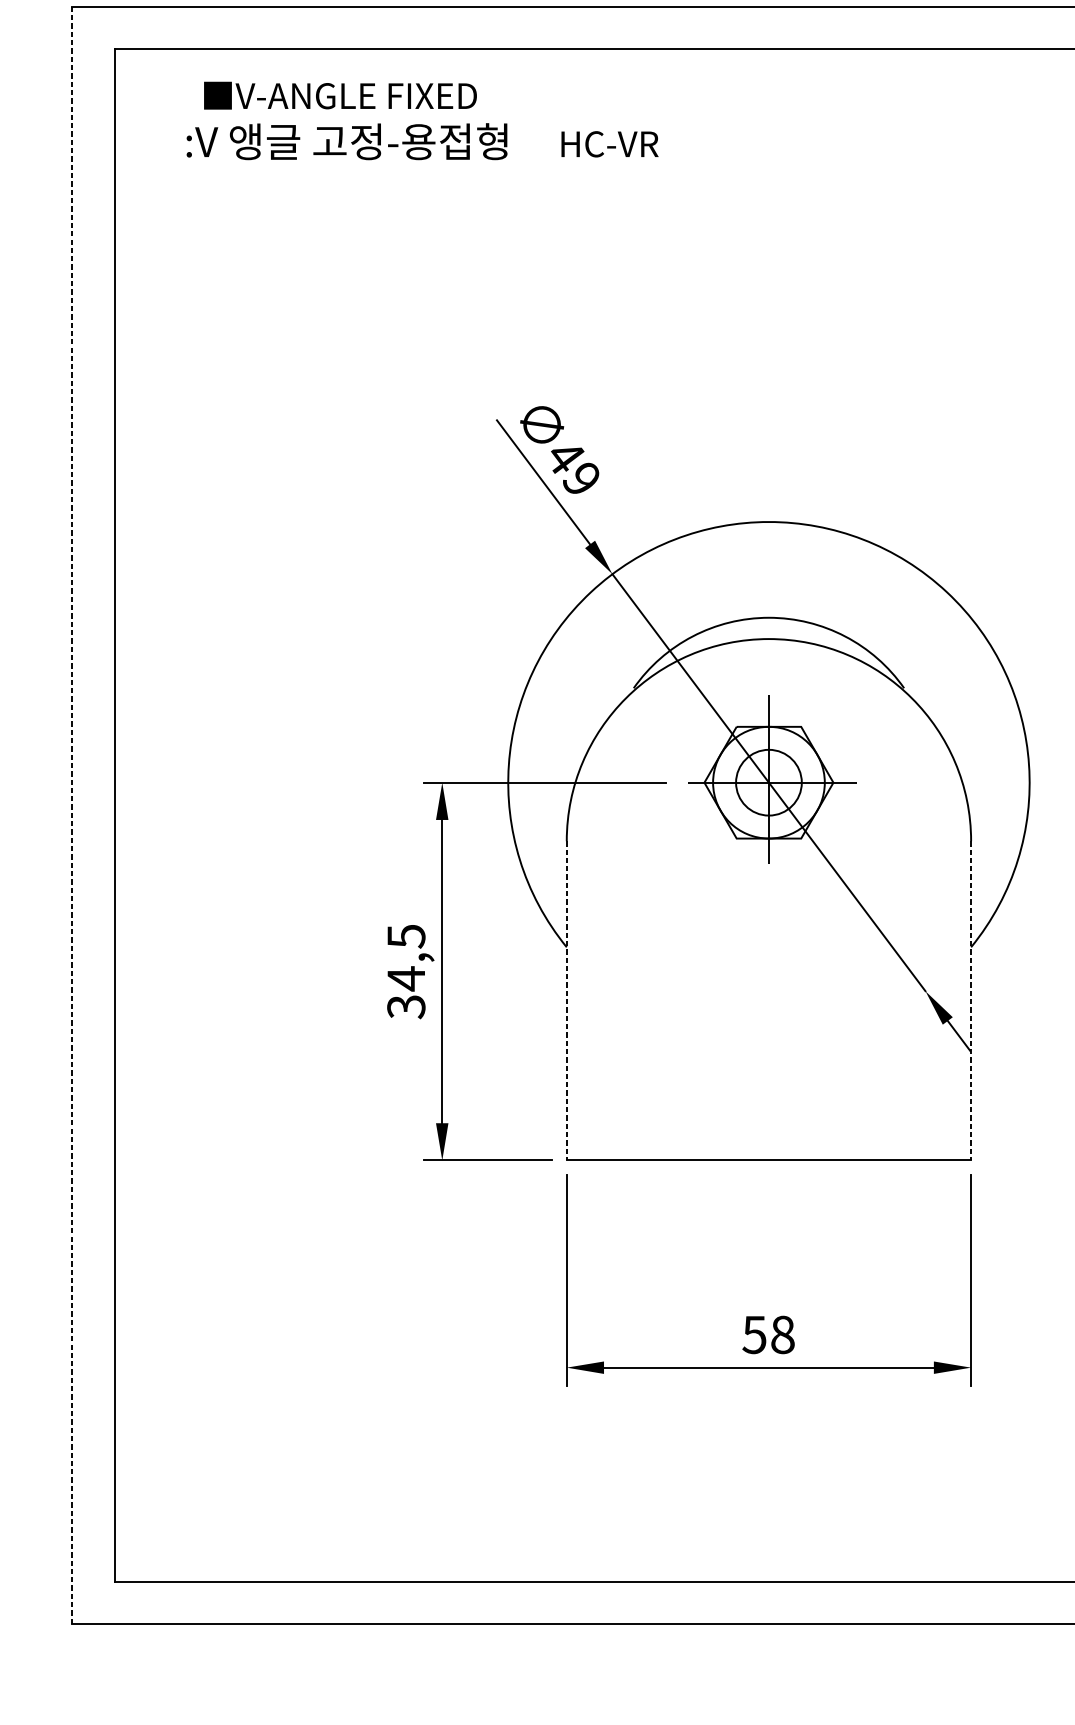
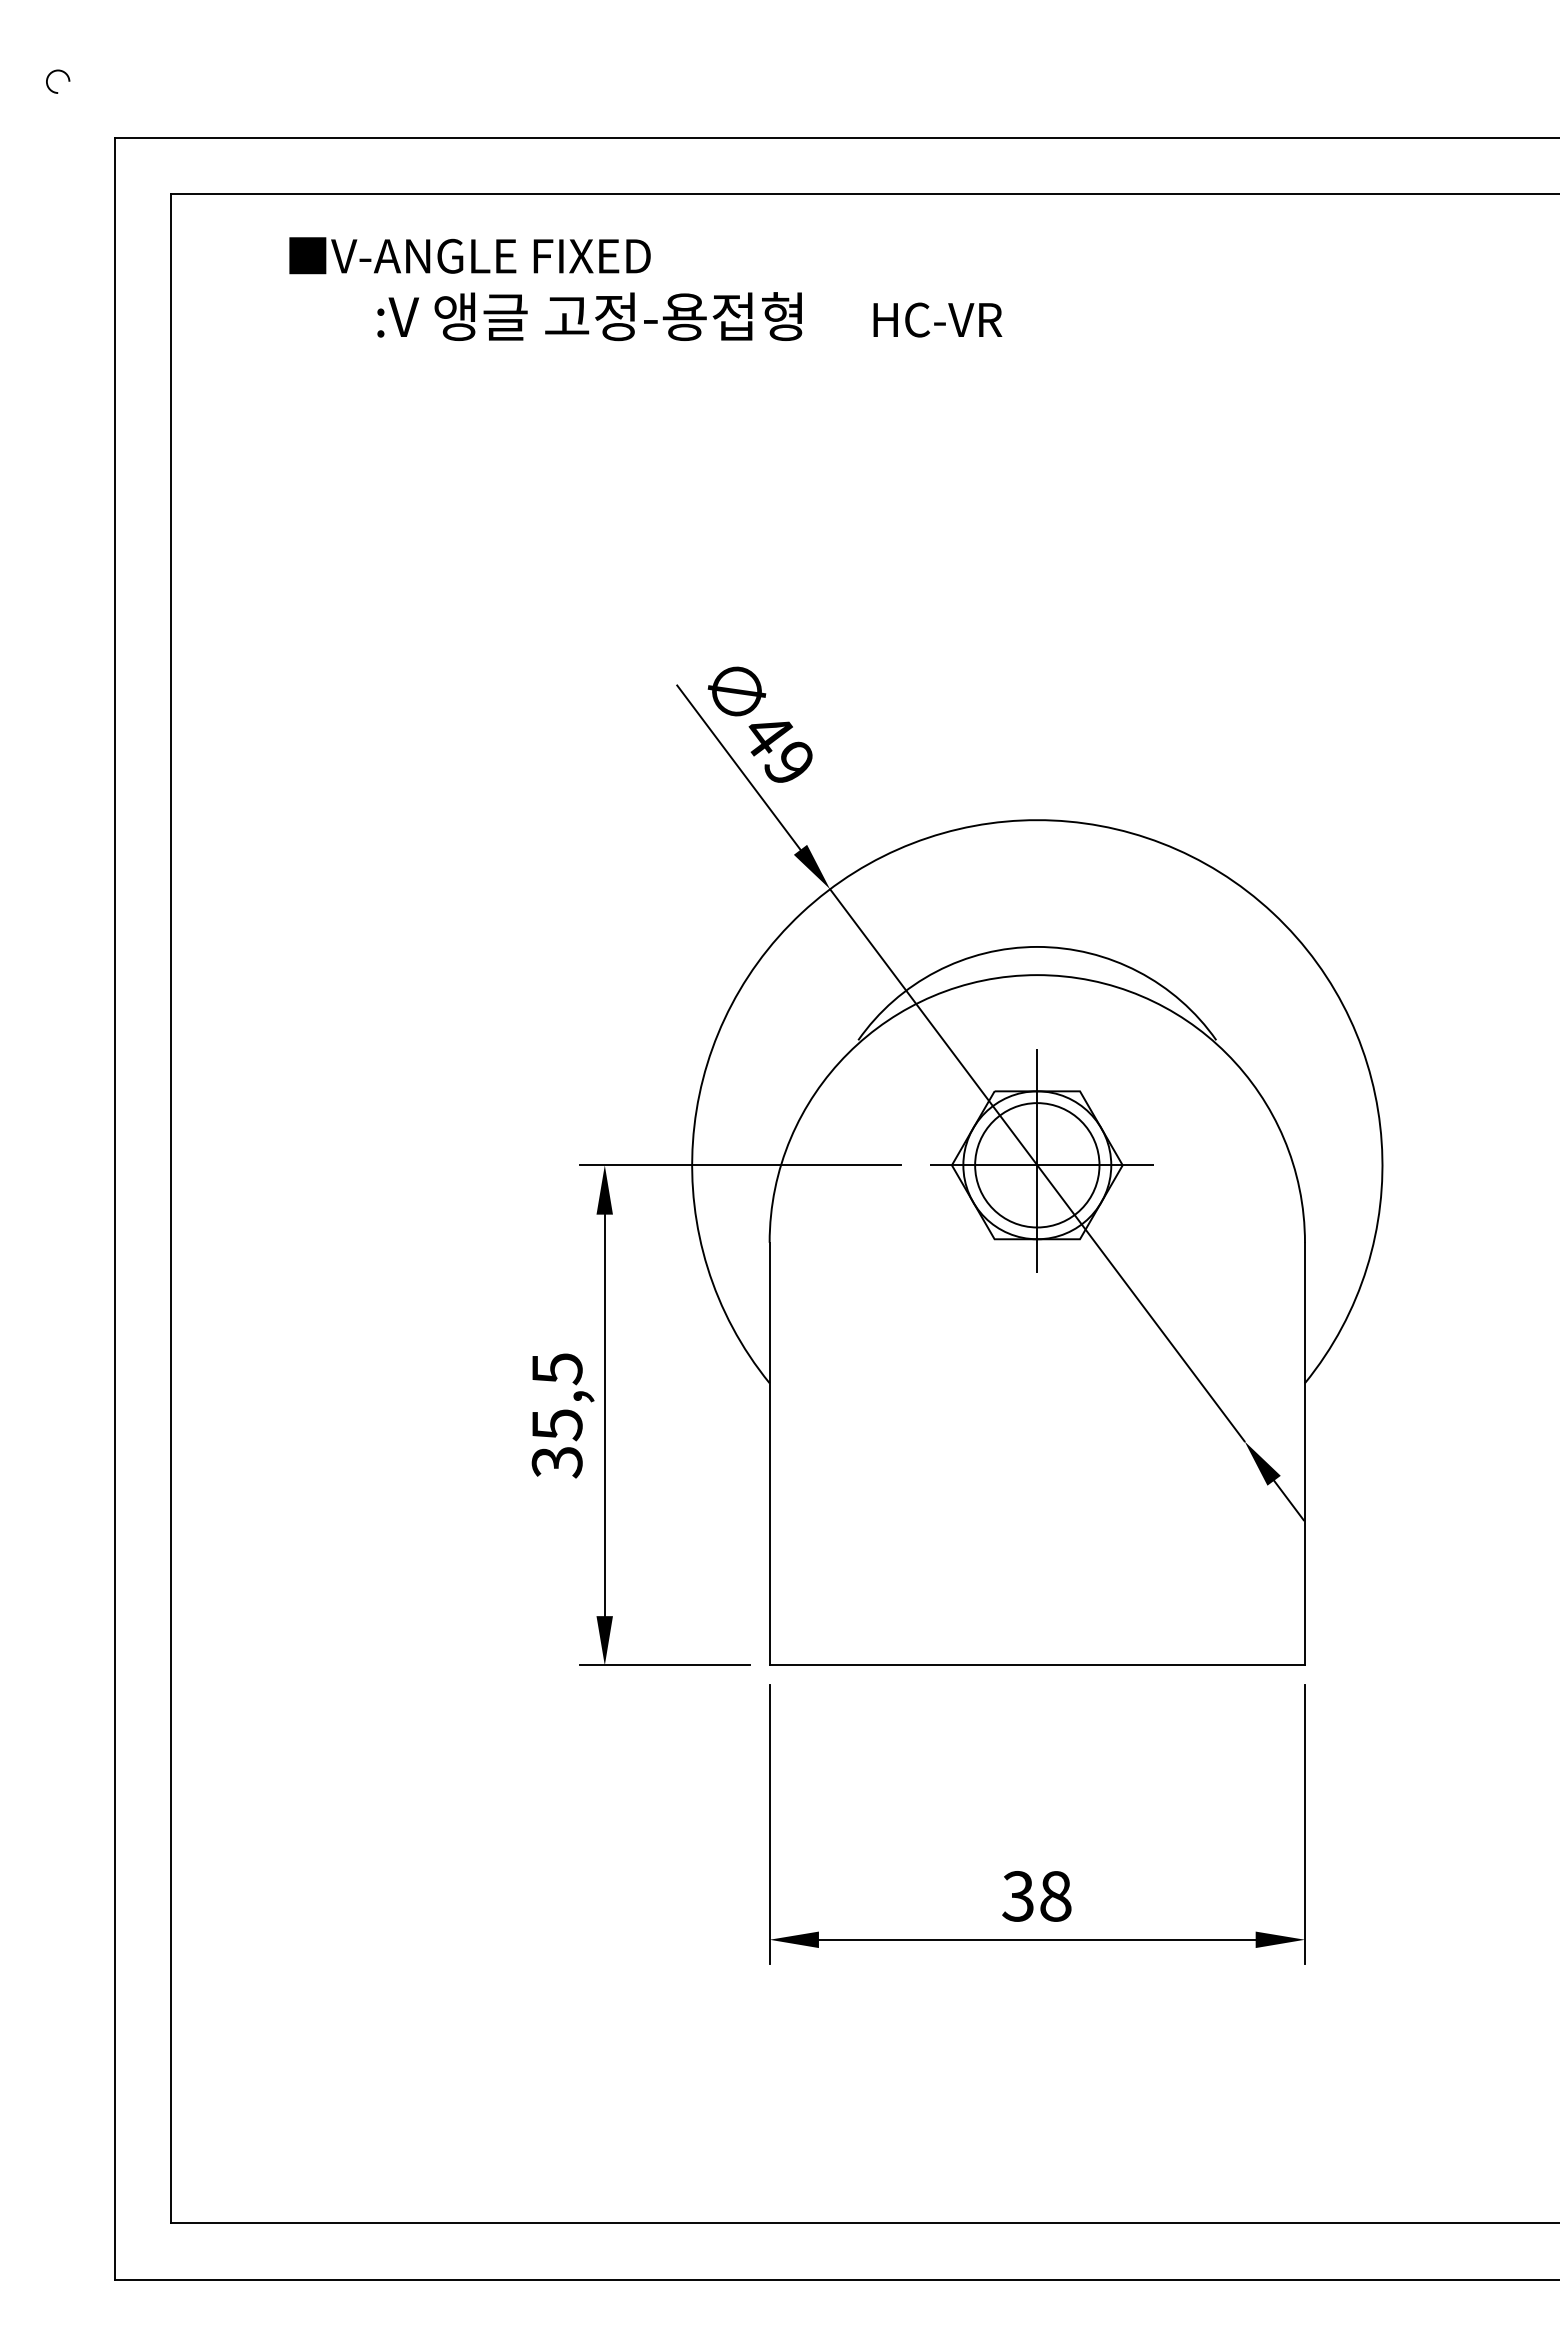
text: (422, 141) -> (689, 316), moved
circle: (769, 782) -> (1037, 1165), size x1.43
line: (71, 815) -> (114, 1208), dashed -> solid
text: (406, 978) -> (557, 1424), 34,5 -> 35,5
line: (566, 1001) -> (769, 1454), dashed -> solid
line: (970, 1001) -> (1304, 1454), dashed -> solid
text: (753, 1334) -> (1017, 1896), 58 -> 38

